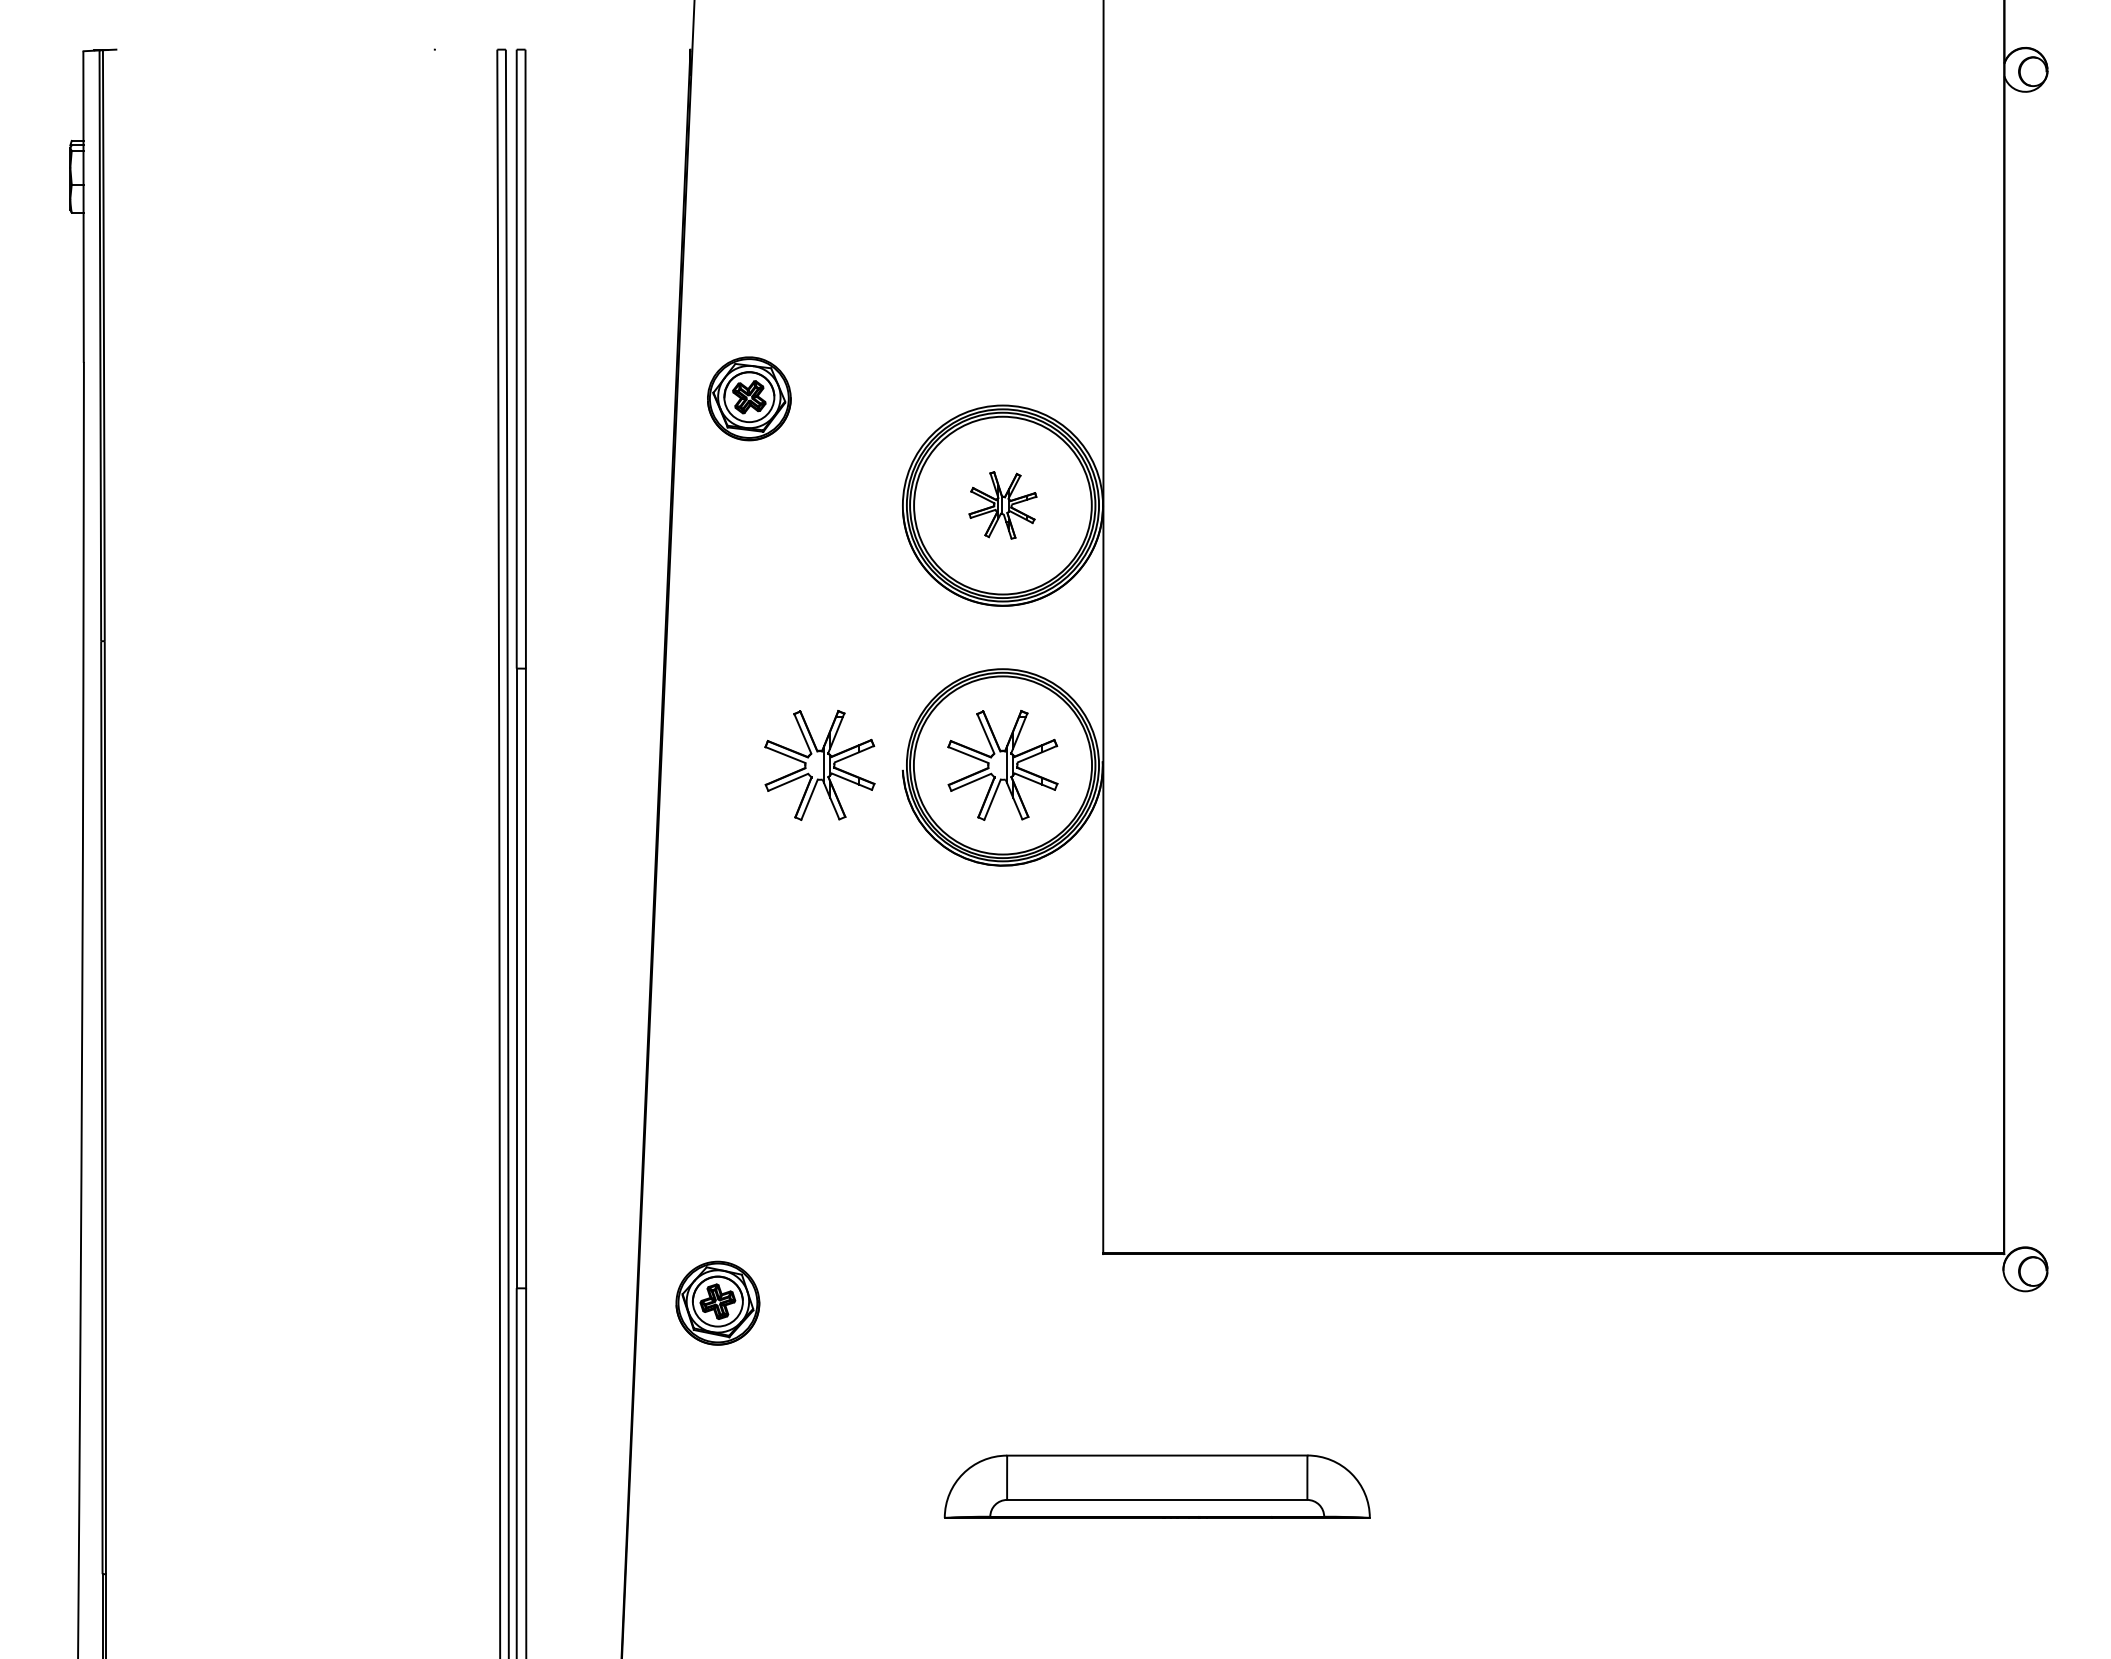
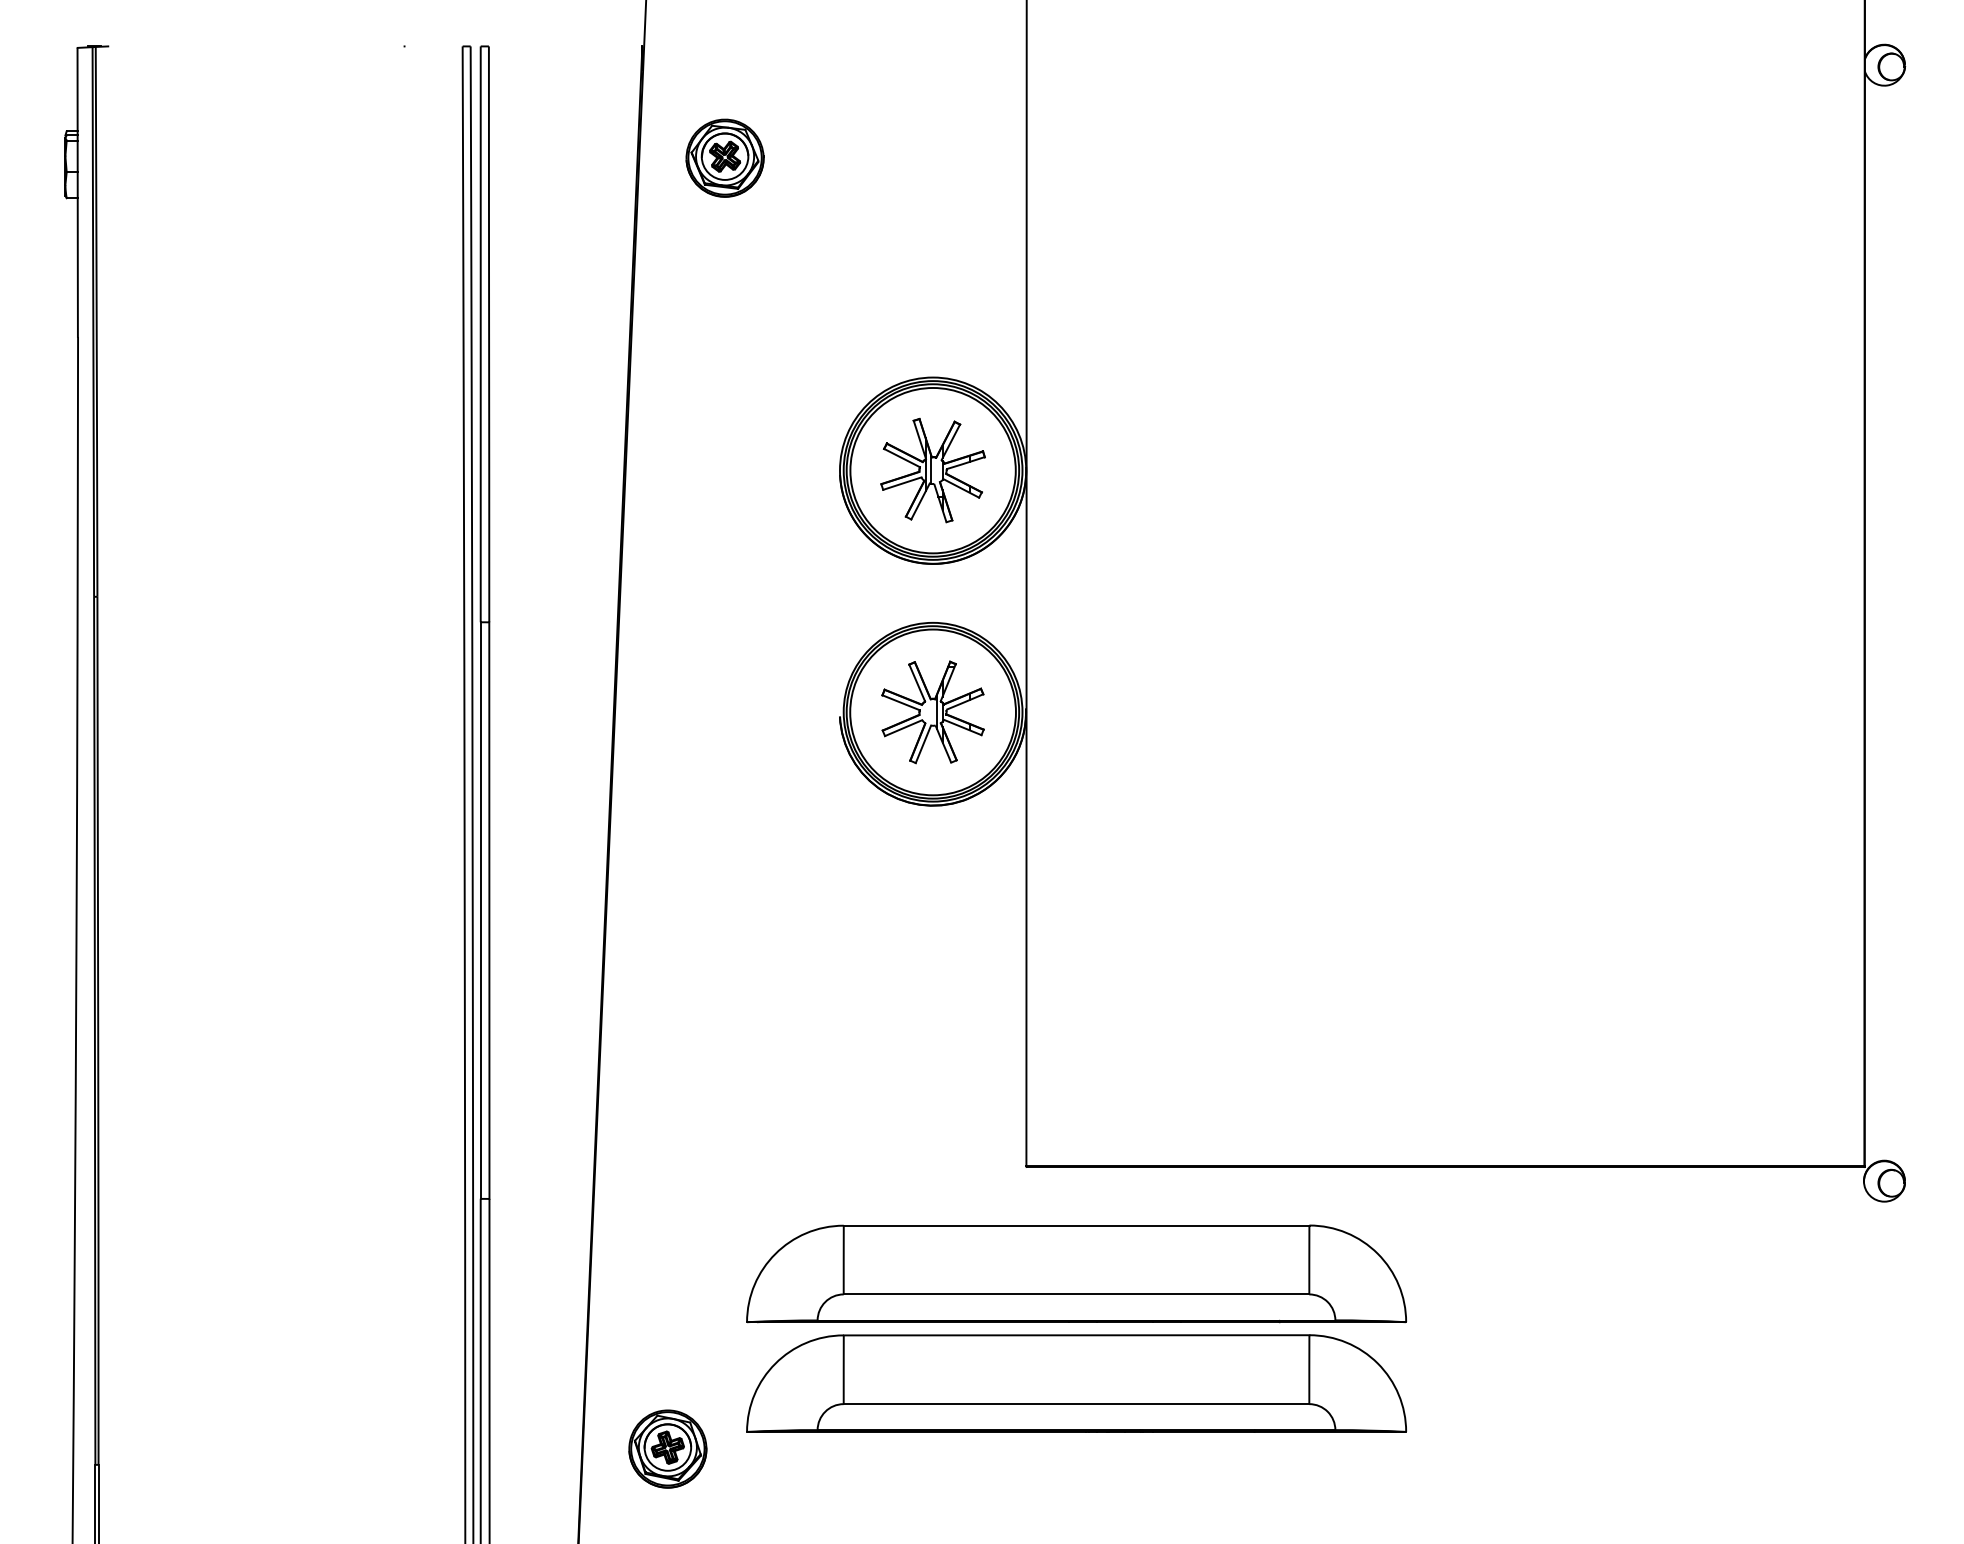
part: (749, 398) -> (725, 157), moved
part: (1002, 505) -> (932, 470), size x1.67
part: (819, 765) -> (762, 712), removed
part: (717, 1302) -> (667, 1448), moved
part: (1157, 1368) -> (1076, 1273), added
part: (1157, 1486) -> (1076, 1383), size x1.67

